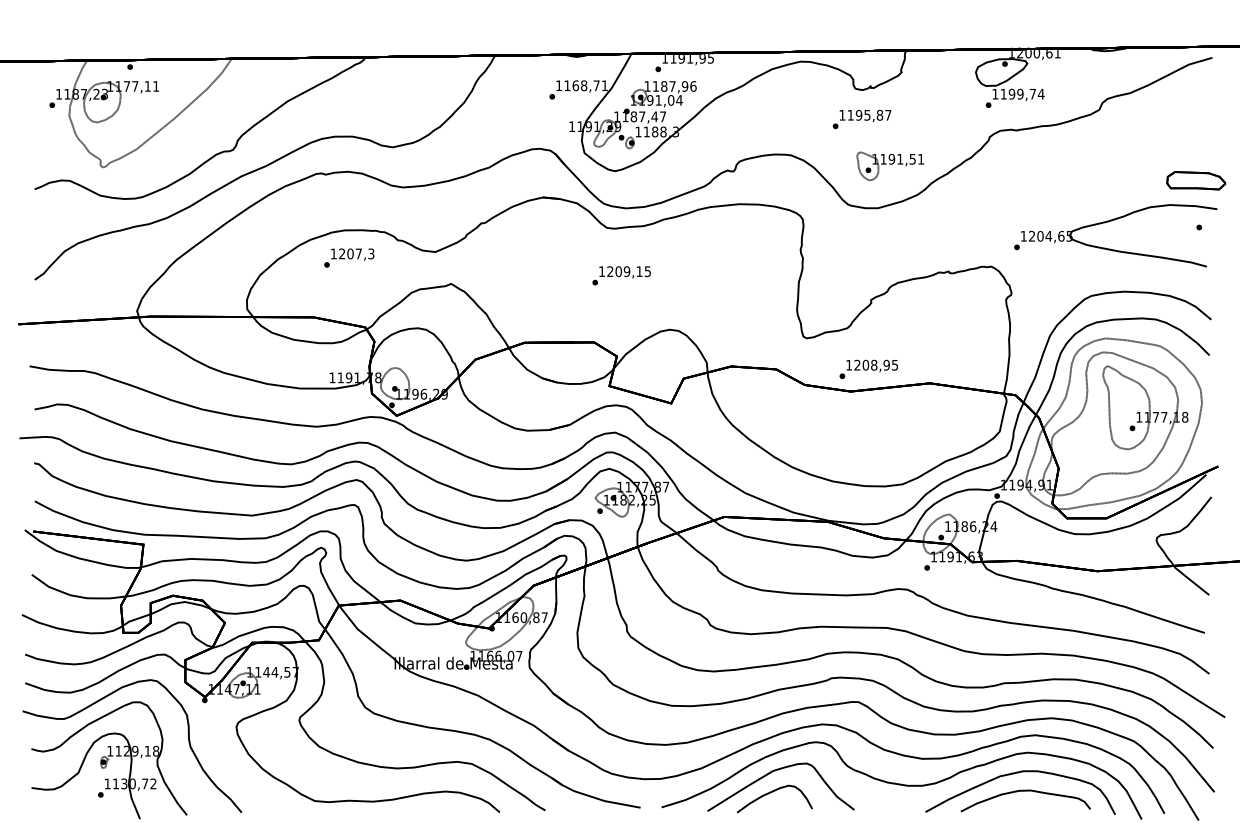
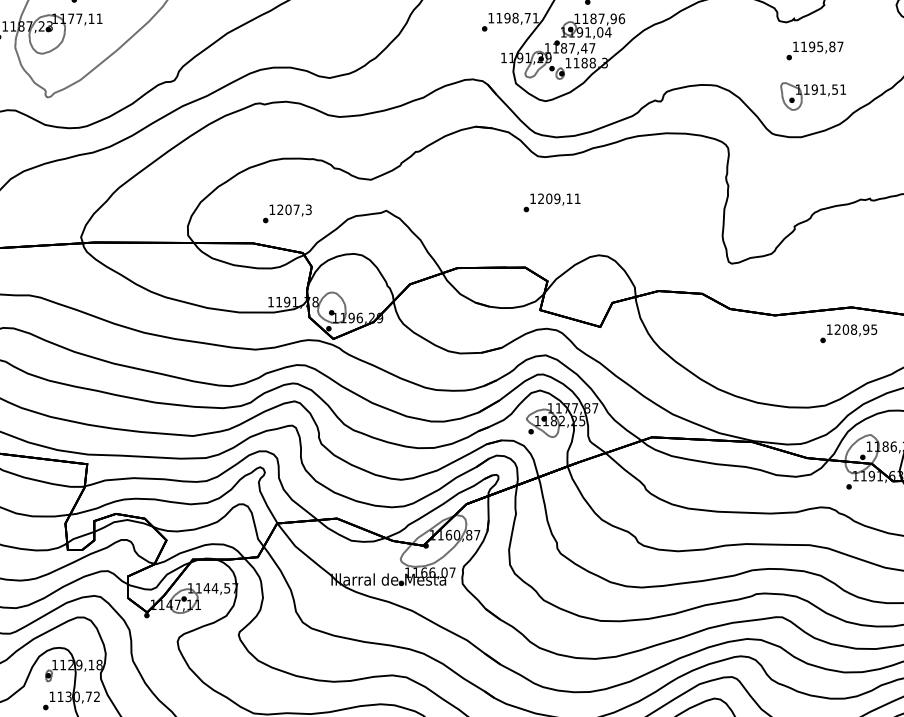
text: (575, 85) -> (507, 17), 1168,71 -> 1198,71
text: (861, 119) -> (814, 50), moved
text: (349, 257) -> (287, 213), moved
text: (647, 271) -> (577, 198), 1209,15 -> 1209,11
text: (868, 368) -> (848, 332), moved

